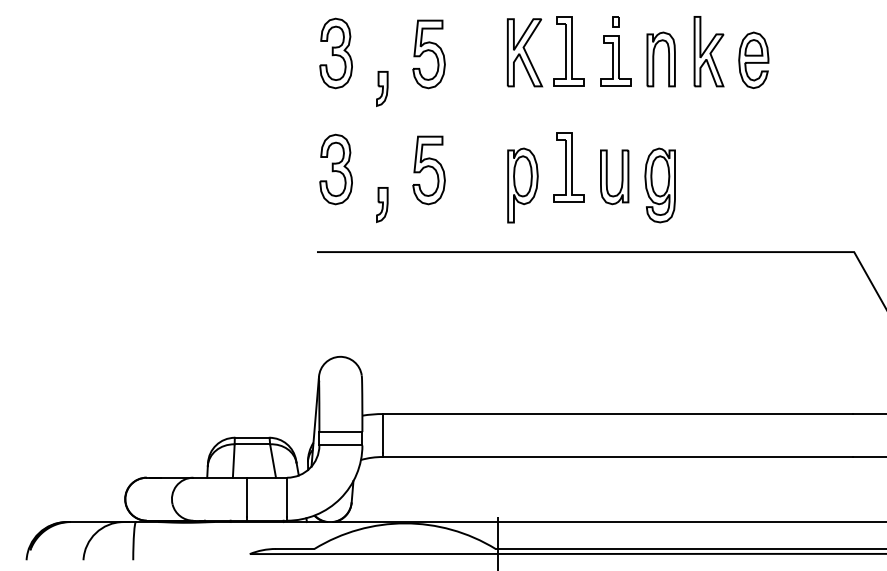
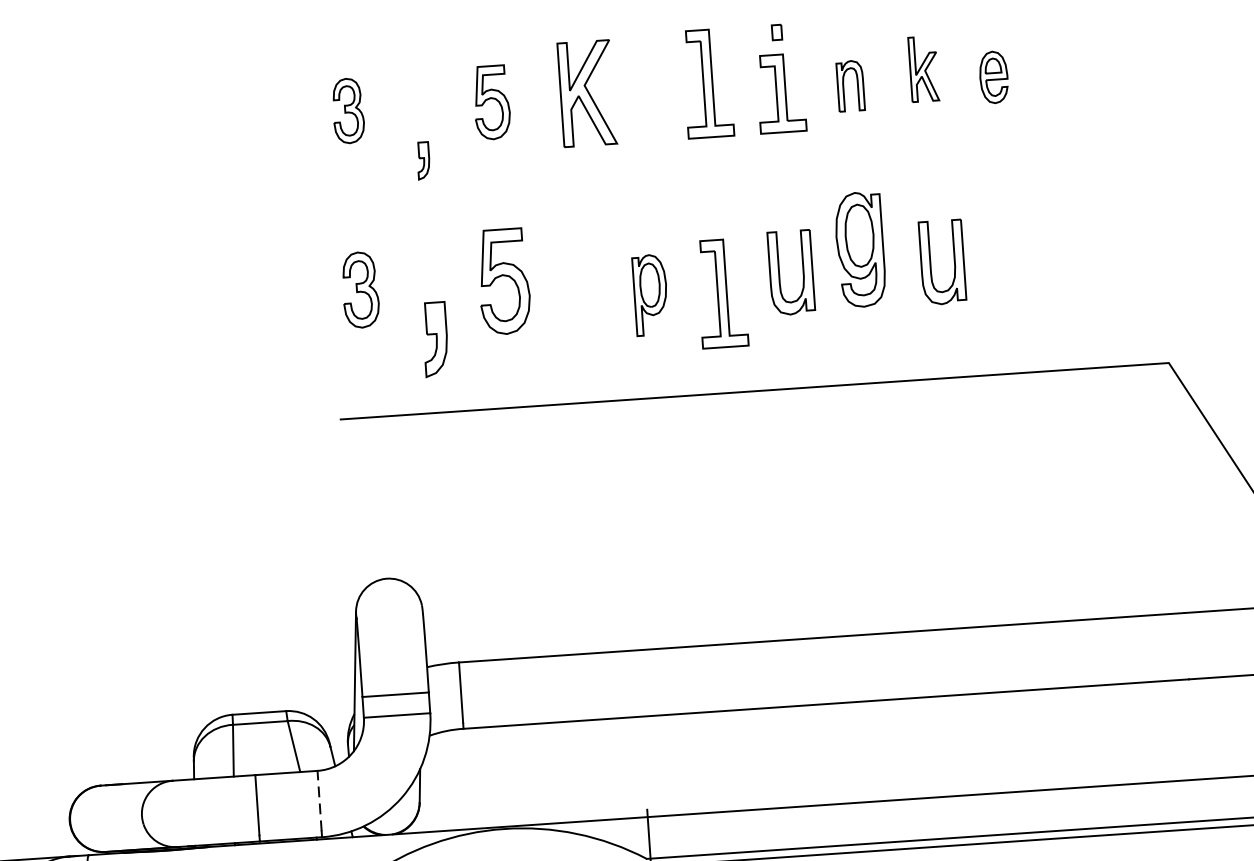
part: (708, 51) -> (922, 68), size x0.6
part: (524, 52) -> (586, 93), moved
part: (335, 53) -> (347, 111), size x0.6
part: (428, 54) -> (491, 102), size x0.7
part: (660, 59) -> (849, 86), size x0.6
part: (753, 59) -> (993, 76), size x0.6
part: (382, 88) -> (423, 160), size x0.7
part: (568, 167) -> (721, 293), moved
part: (335, 169) -> (359, 290), size x0.7
part: (705, 177) -> (931, 263), added
part: (522, 185) -> (649, 295), size x0.7
part: (659, 185) -> (859, 249), moved
part: (382, 205) -> (436, 340), size x1.4
line: (287, 497) -> (320, 801), solid -> dashed

